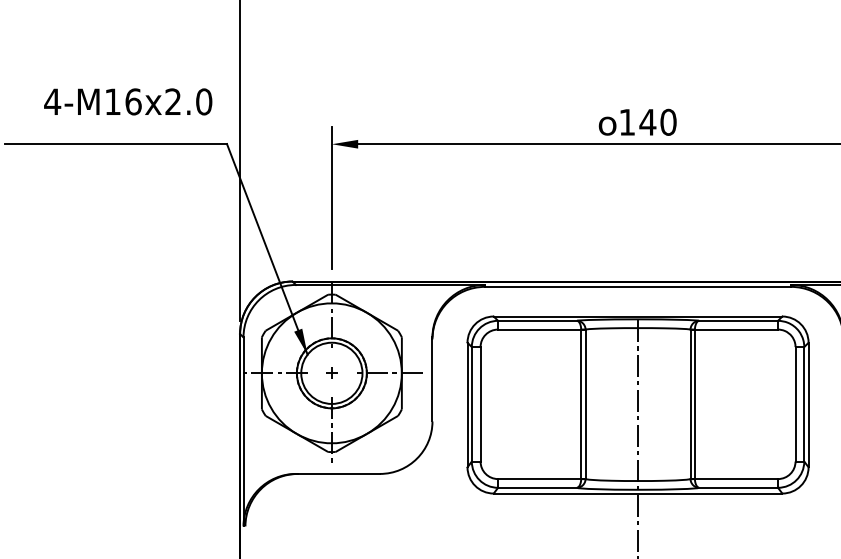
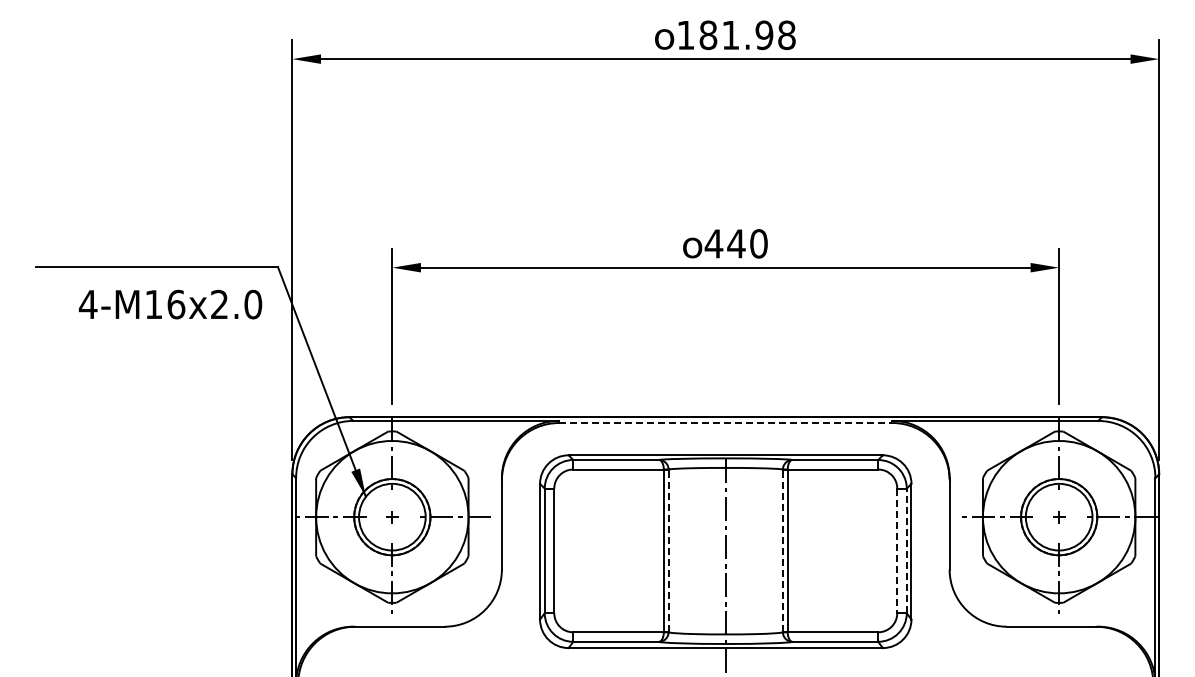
text: (128, 101) -> (170, 304), moved
text: (626, 122) -> (713, 243), 140 -> 440
line: (637, 287) -> (725, 423), solid -> dashed
line: (585, 403) -> (668, 550), solid -> dashed
line: (690, 403) -> (782, 550), solid -> dashed
line: (804, 403) -> (906, 550), solid -> dashed
line: (795, 404) -> (897, 551), solid -> dashed

